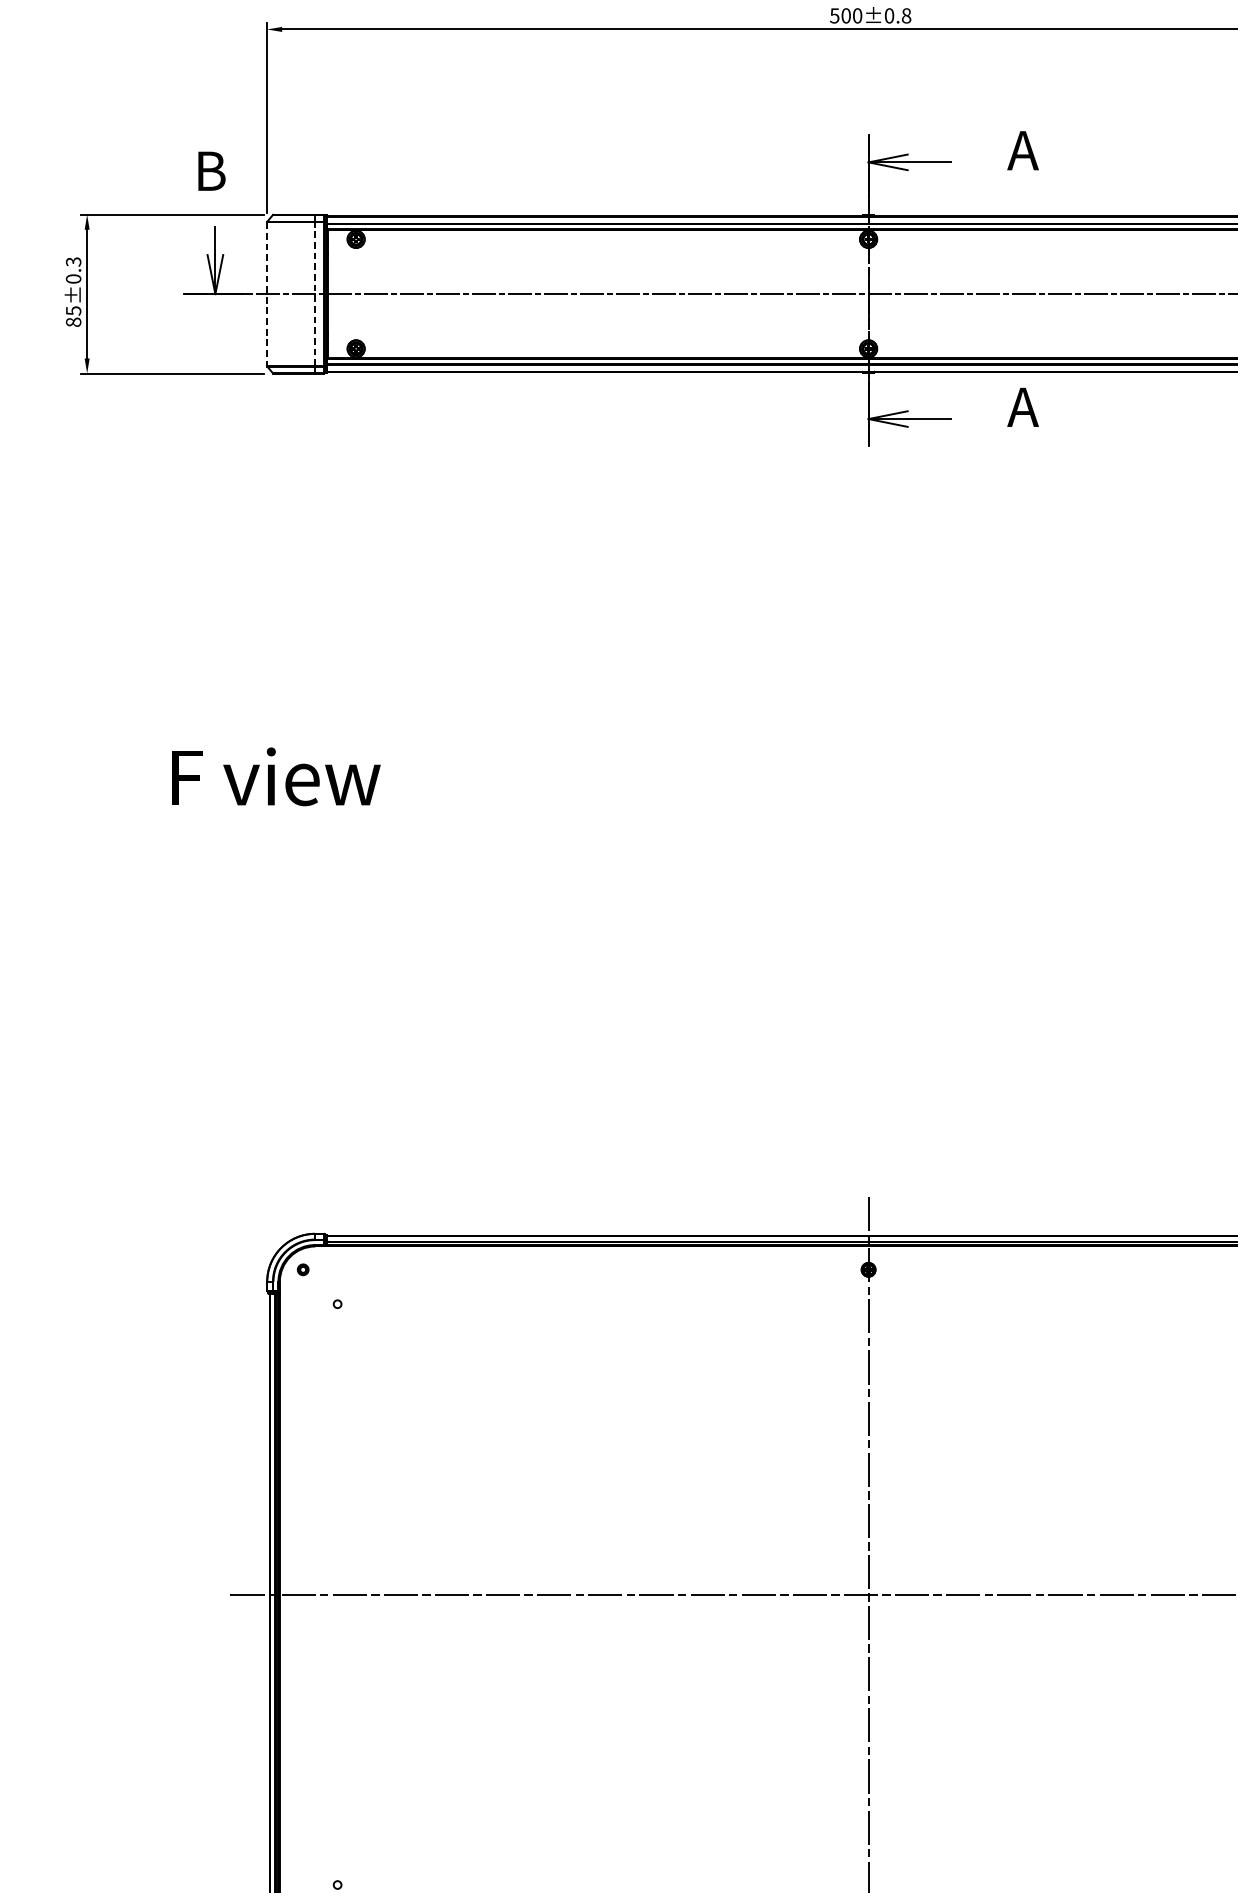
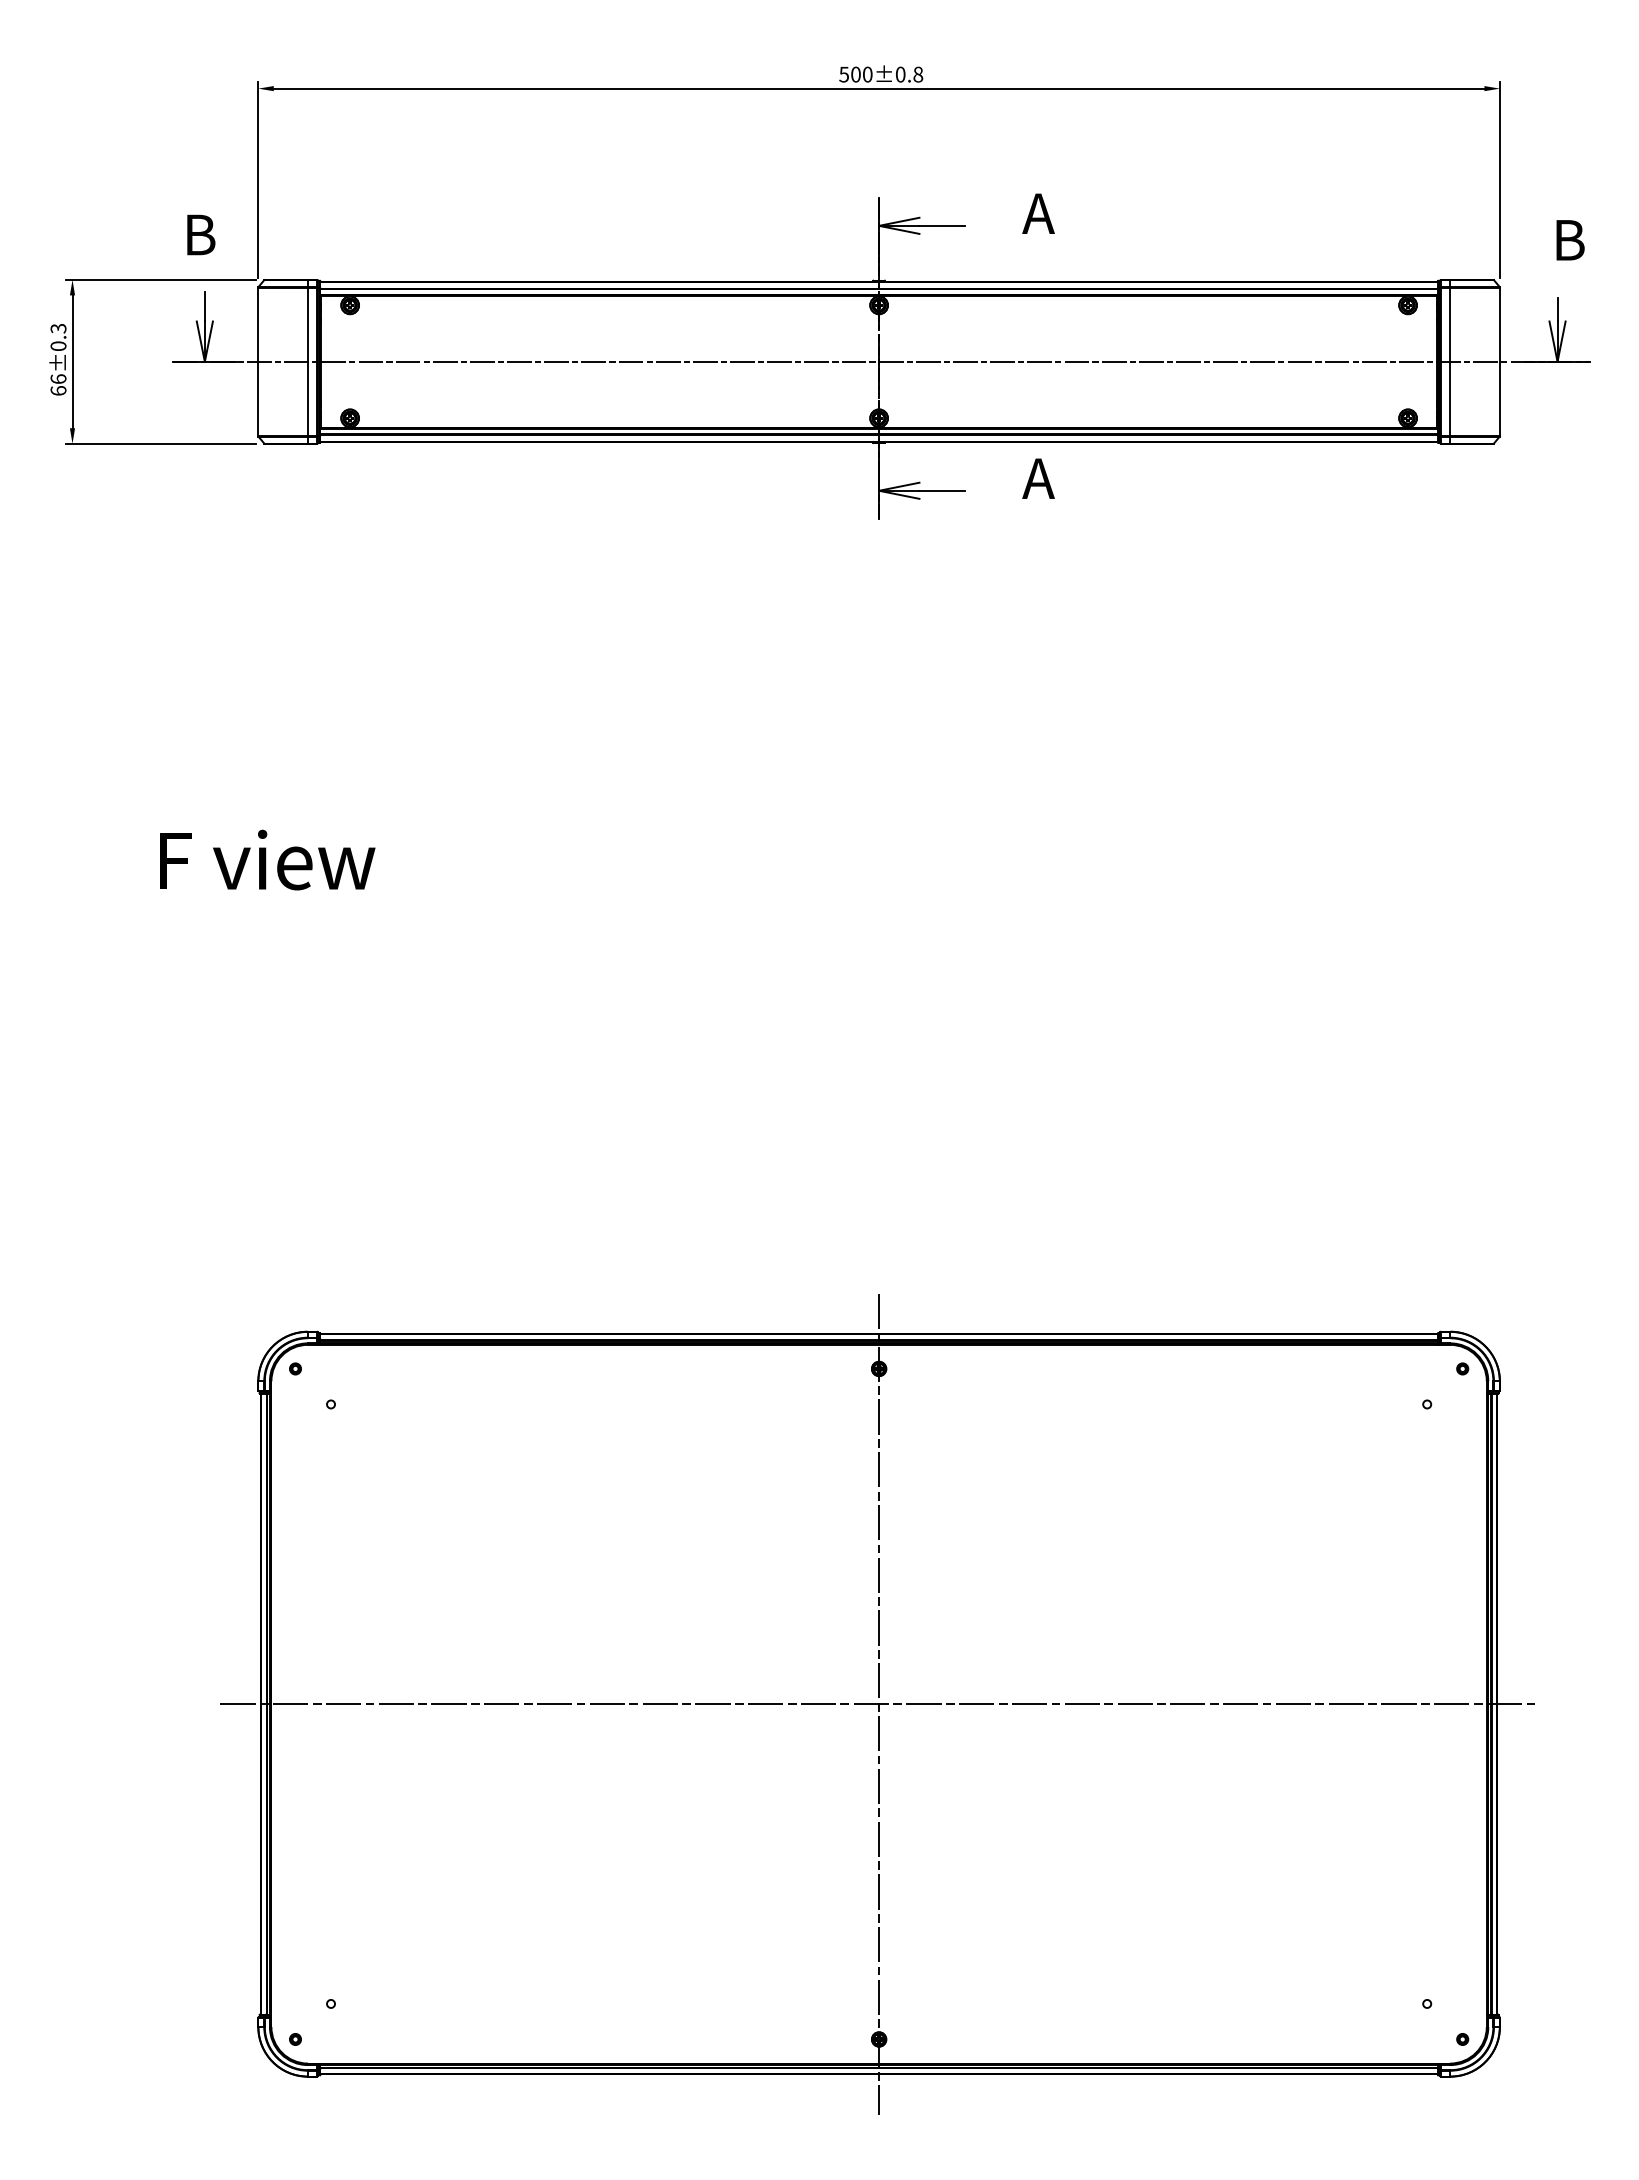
line: (314, 293) -> (307, 361), dashed -> solid
line: (267, 294) -> (258, 362), dashed -> solid
text: (73, 316) -> (58, 384), 85±0.3 -> 66±0.3

